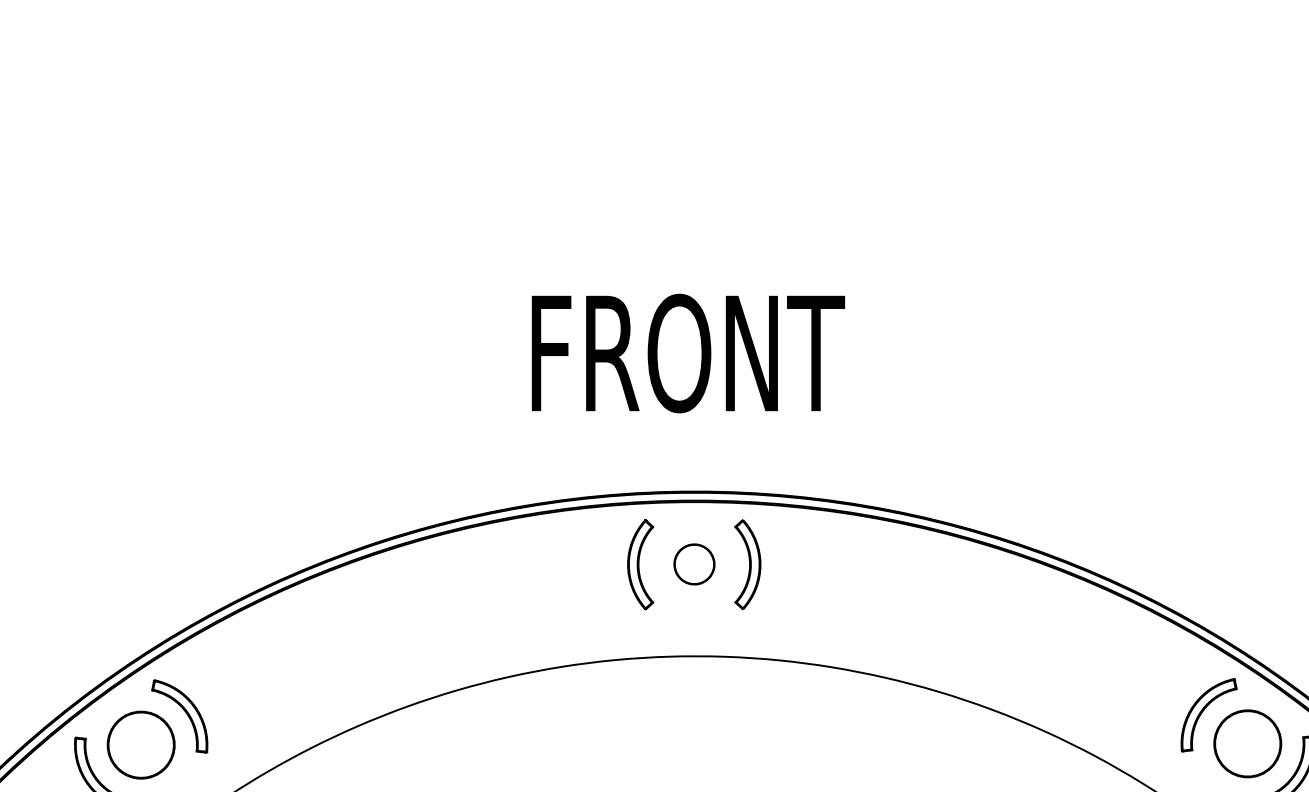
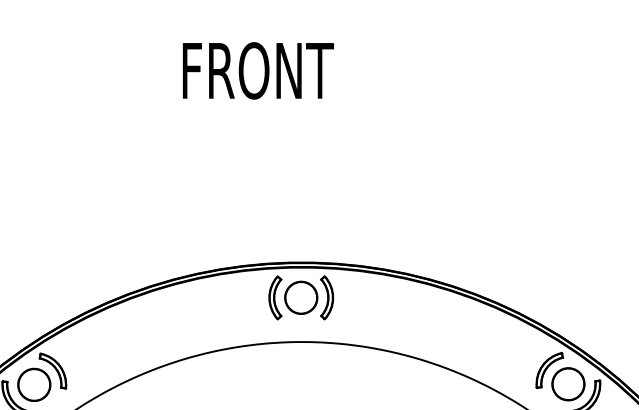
text: (686, 352) -> (257, 70), moved
part: (694, 564) -> (301, 297), size x1.67

